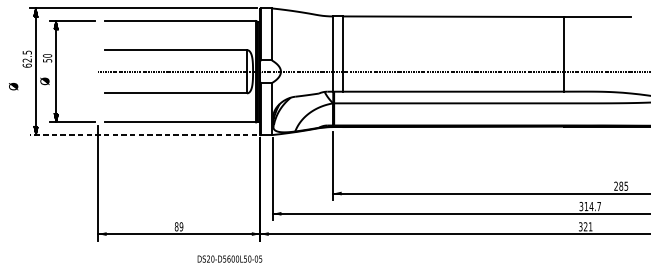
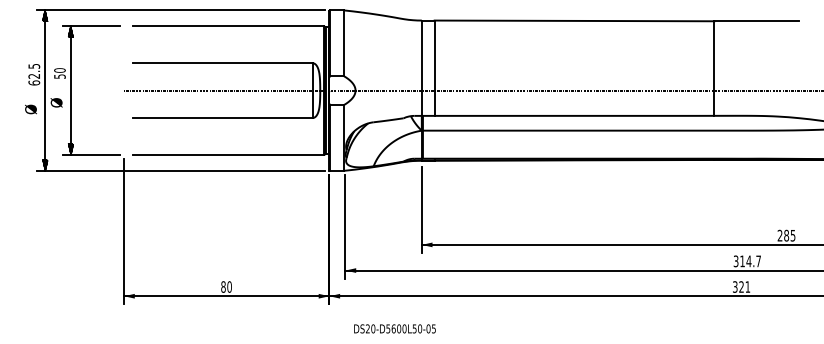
text: (13, 86) -> (30, 109), moved
line: (142, 134) -> (180, 170), dashed -> solid
text: (181, 226) -> (229, 286), 89 -> 80
text: (229, 258) -> (394, 328), moved

